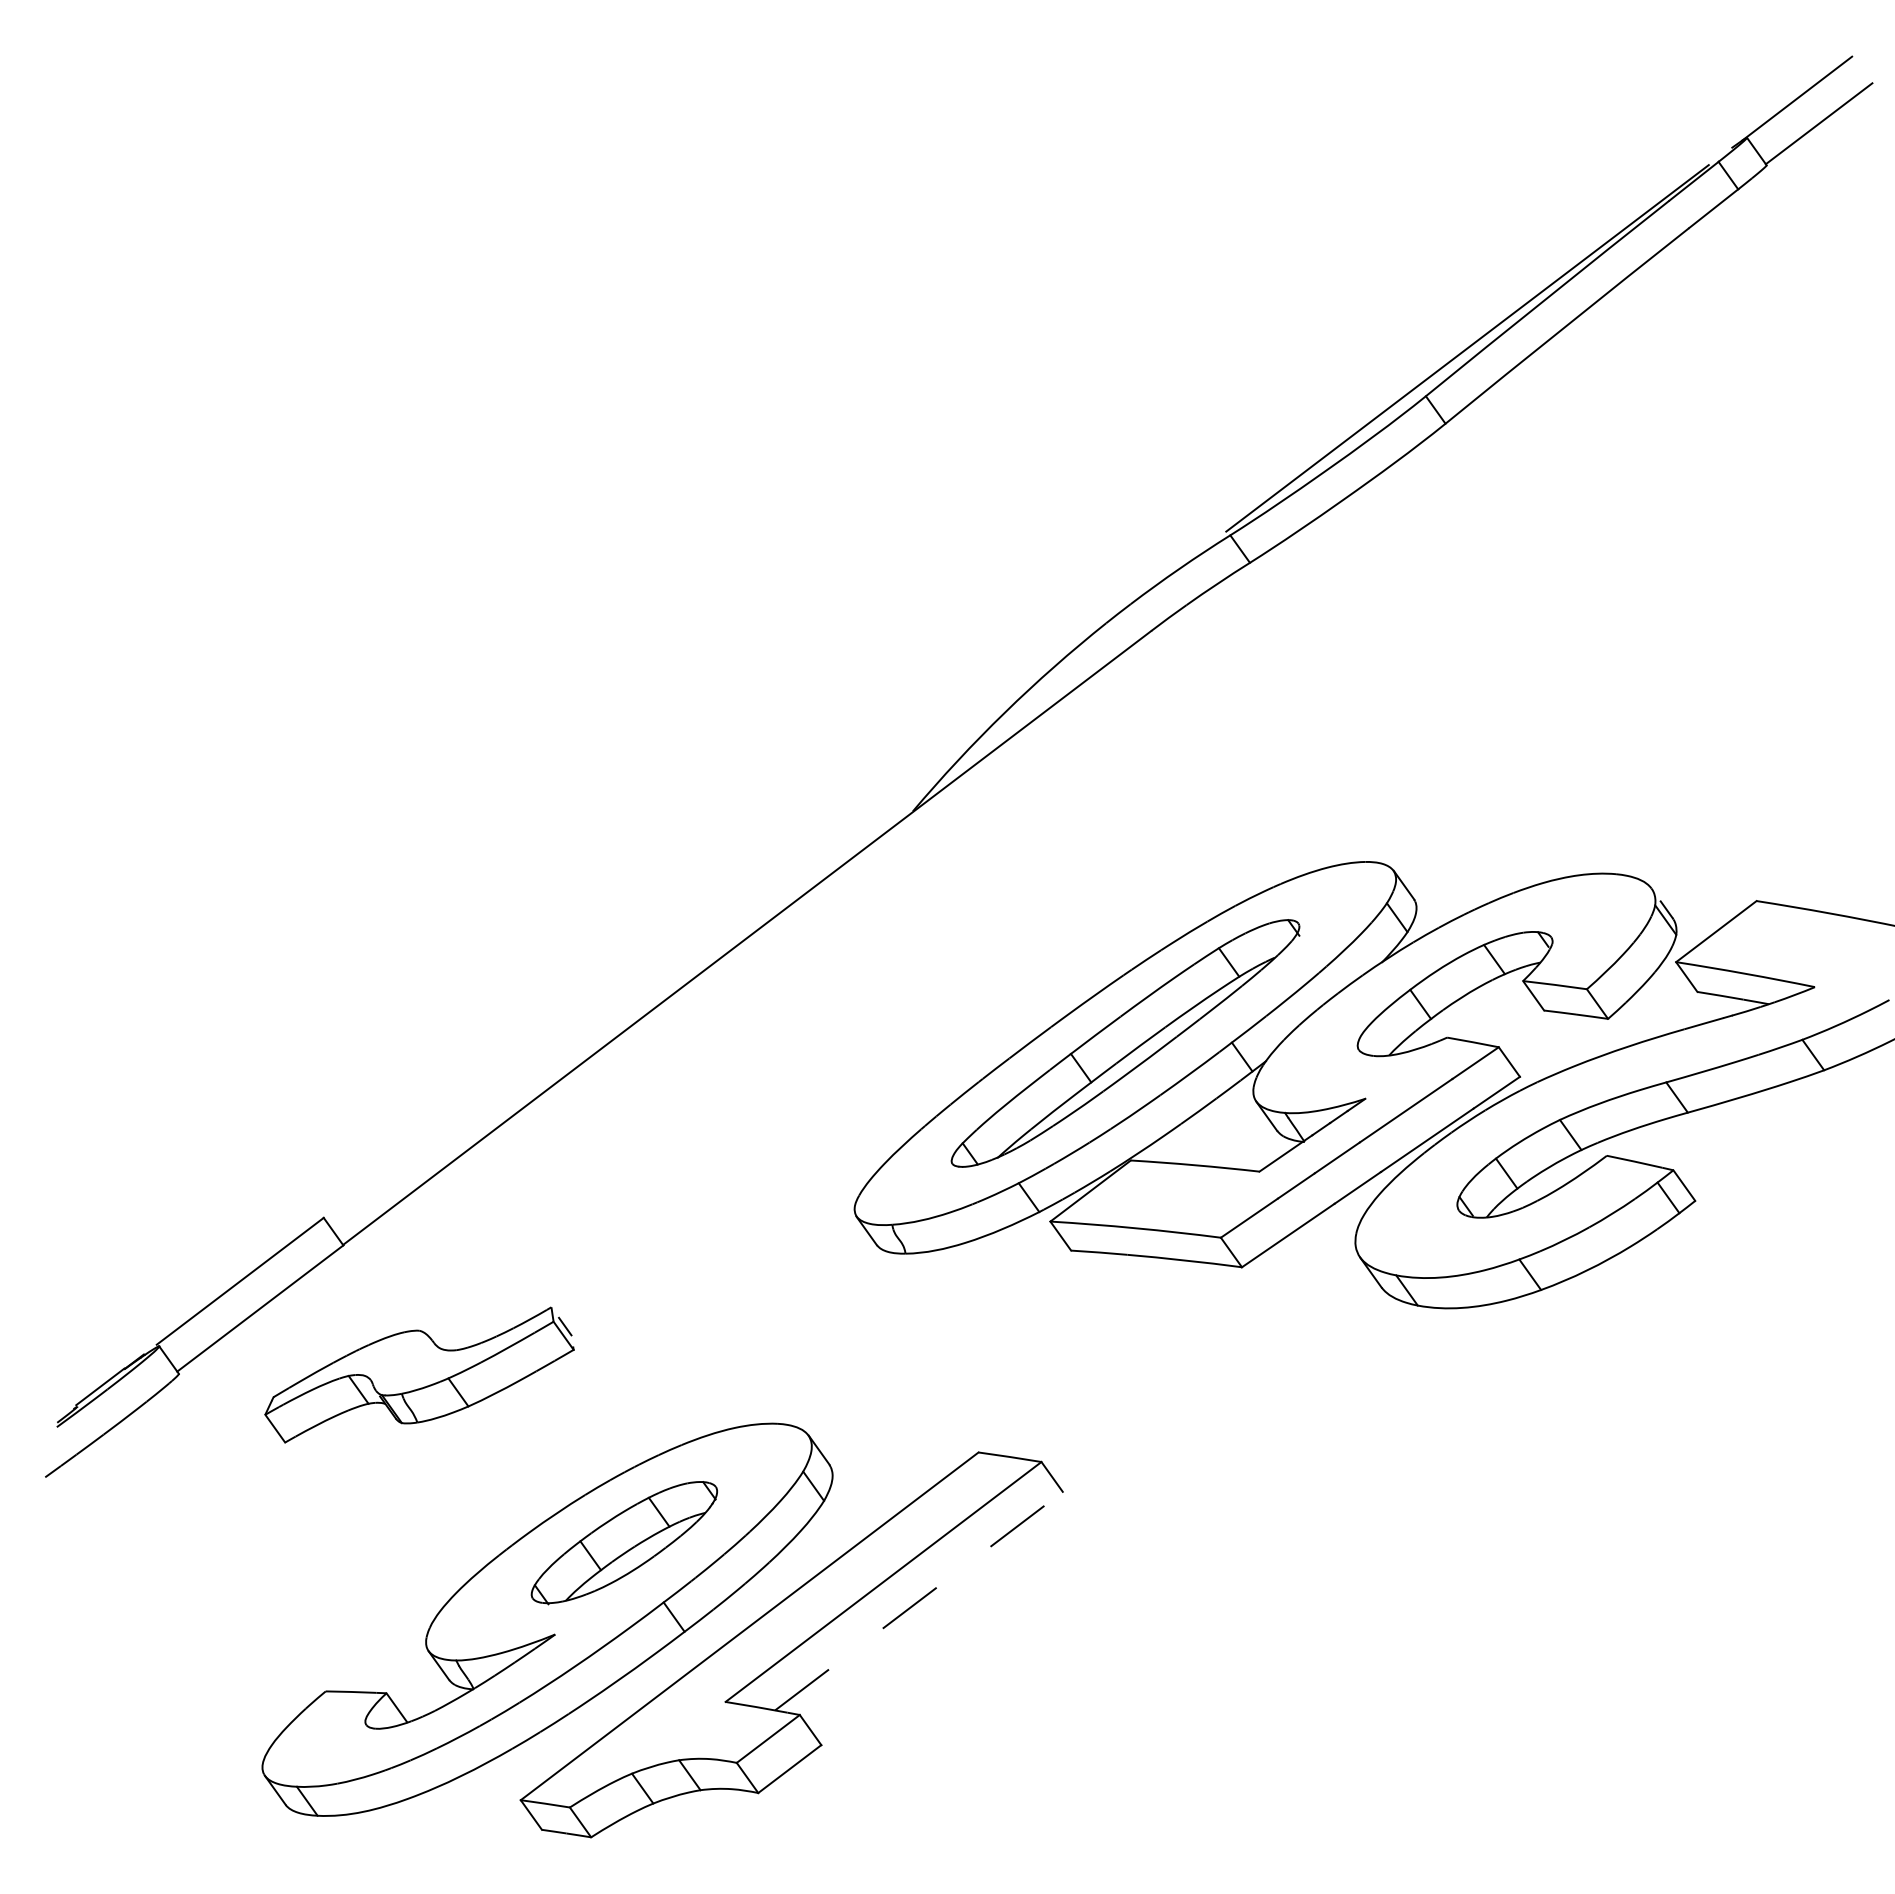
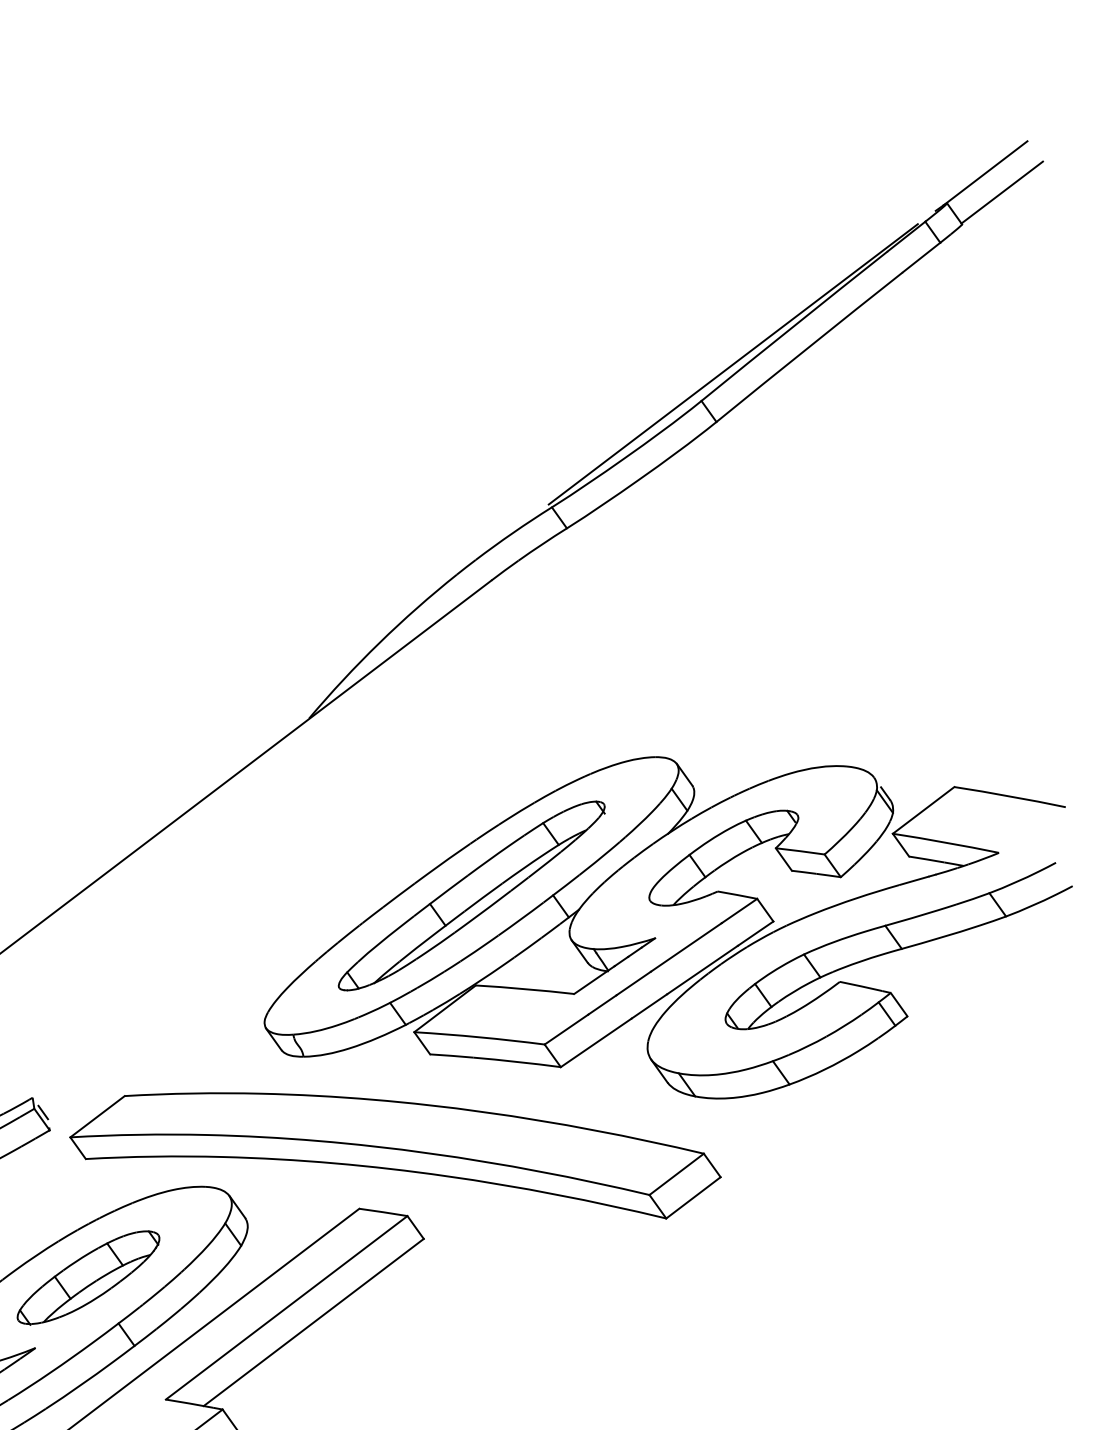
part: (1025, 1383) -> (395, 1156), added
line: (918, 1601) -> (313, 1322), dashed -> solid

